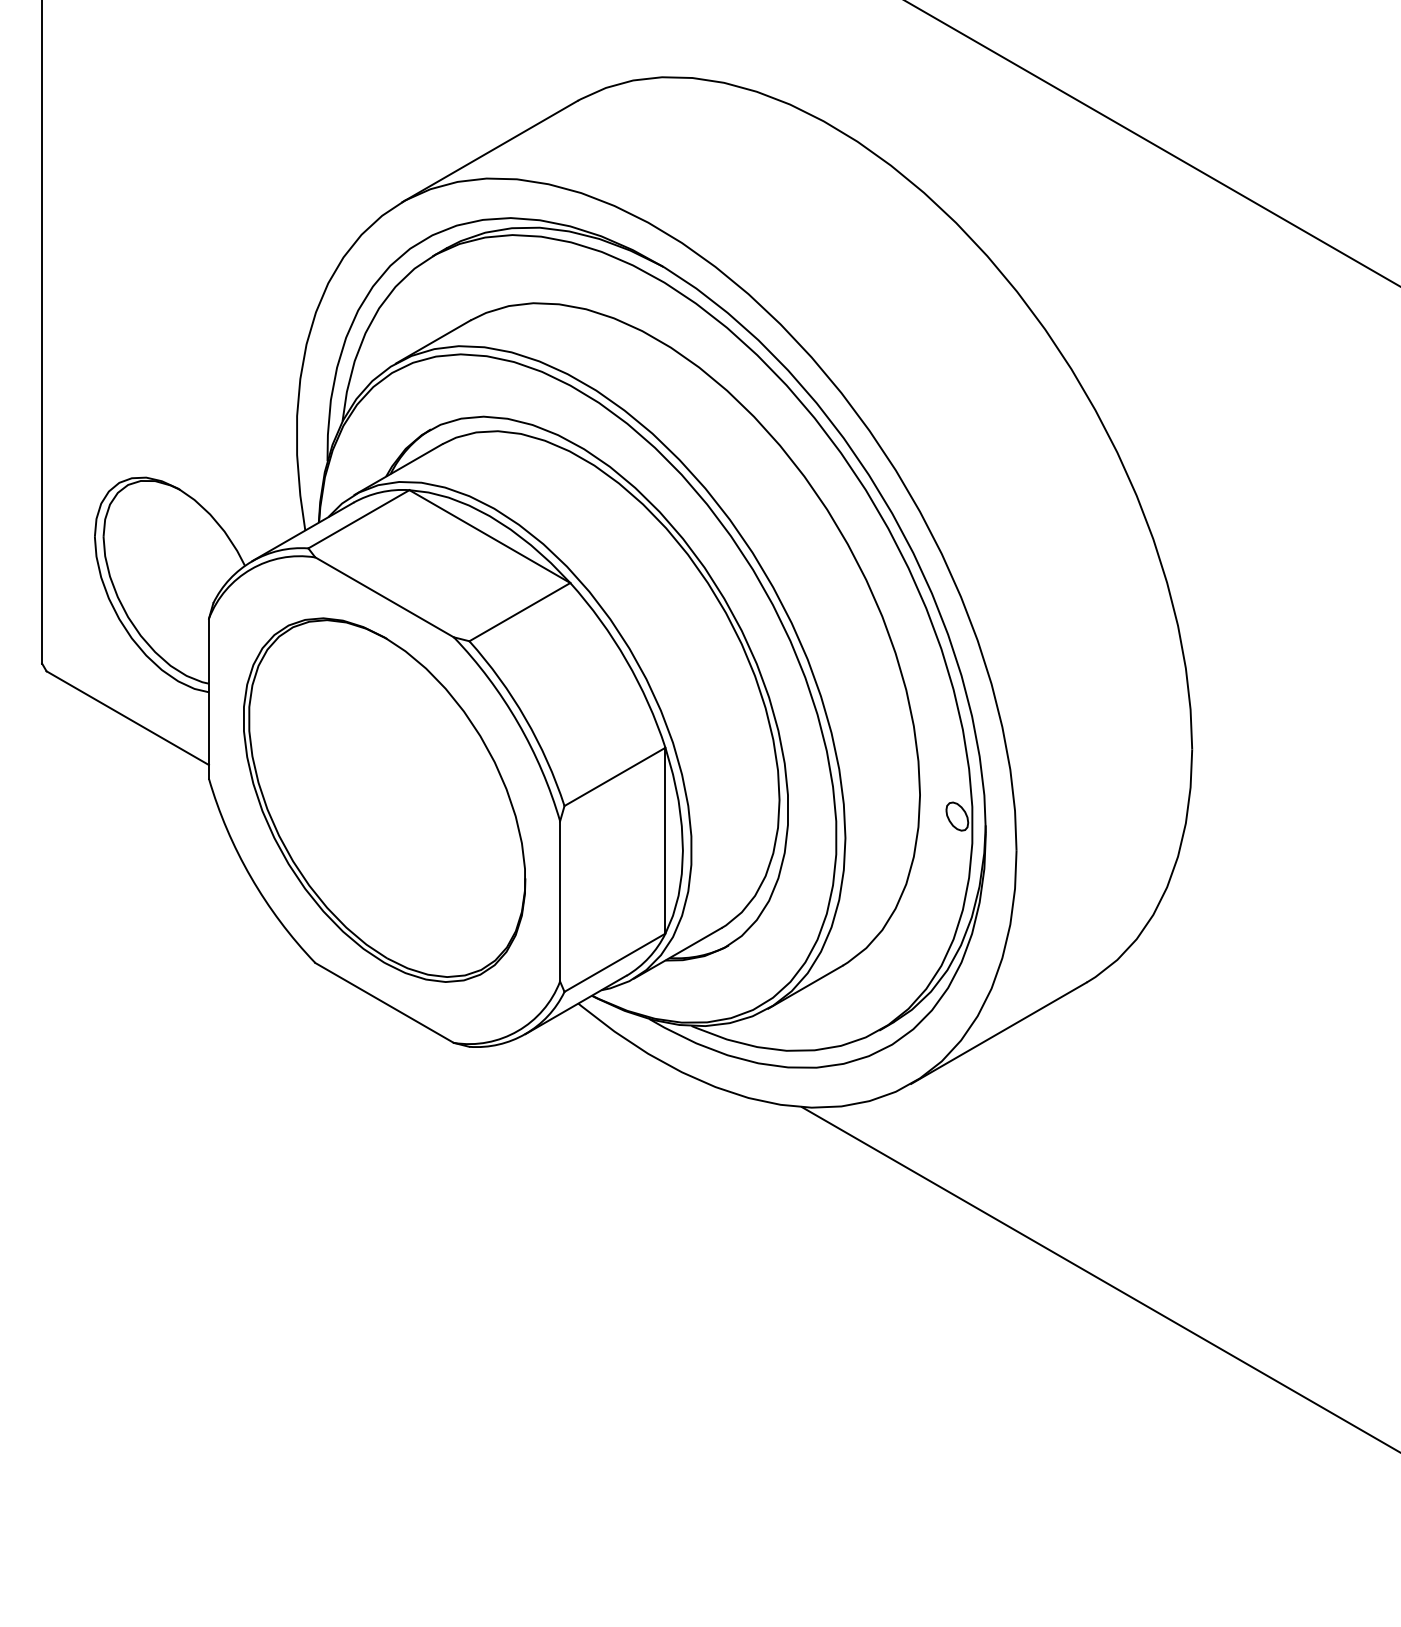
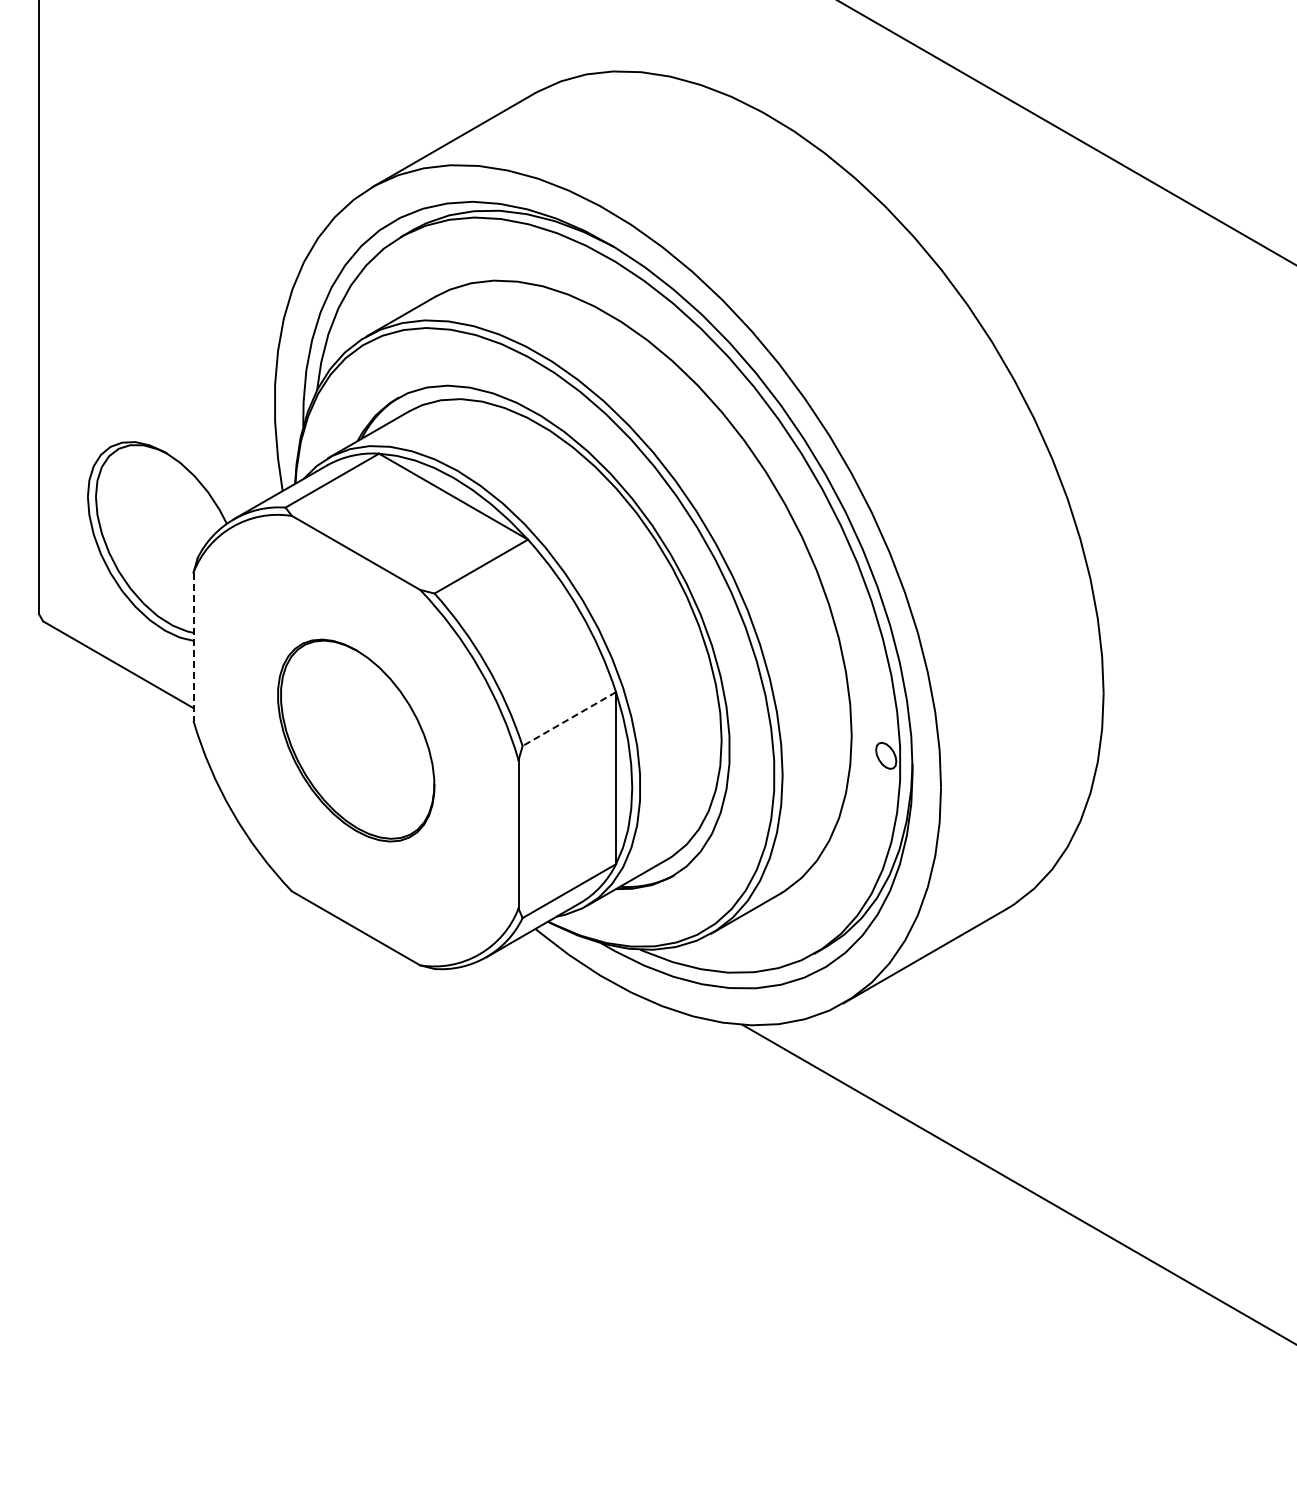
line: (208, 699) -> (193, 647), solid -> dashed
line: (615, 777) -> (569, 719), solid -> dashed
part: (385, 799) -> (356, 740), size x0.6

